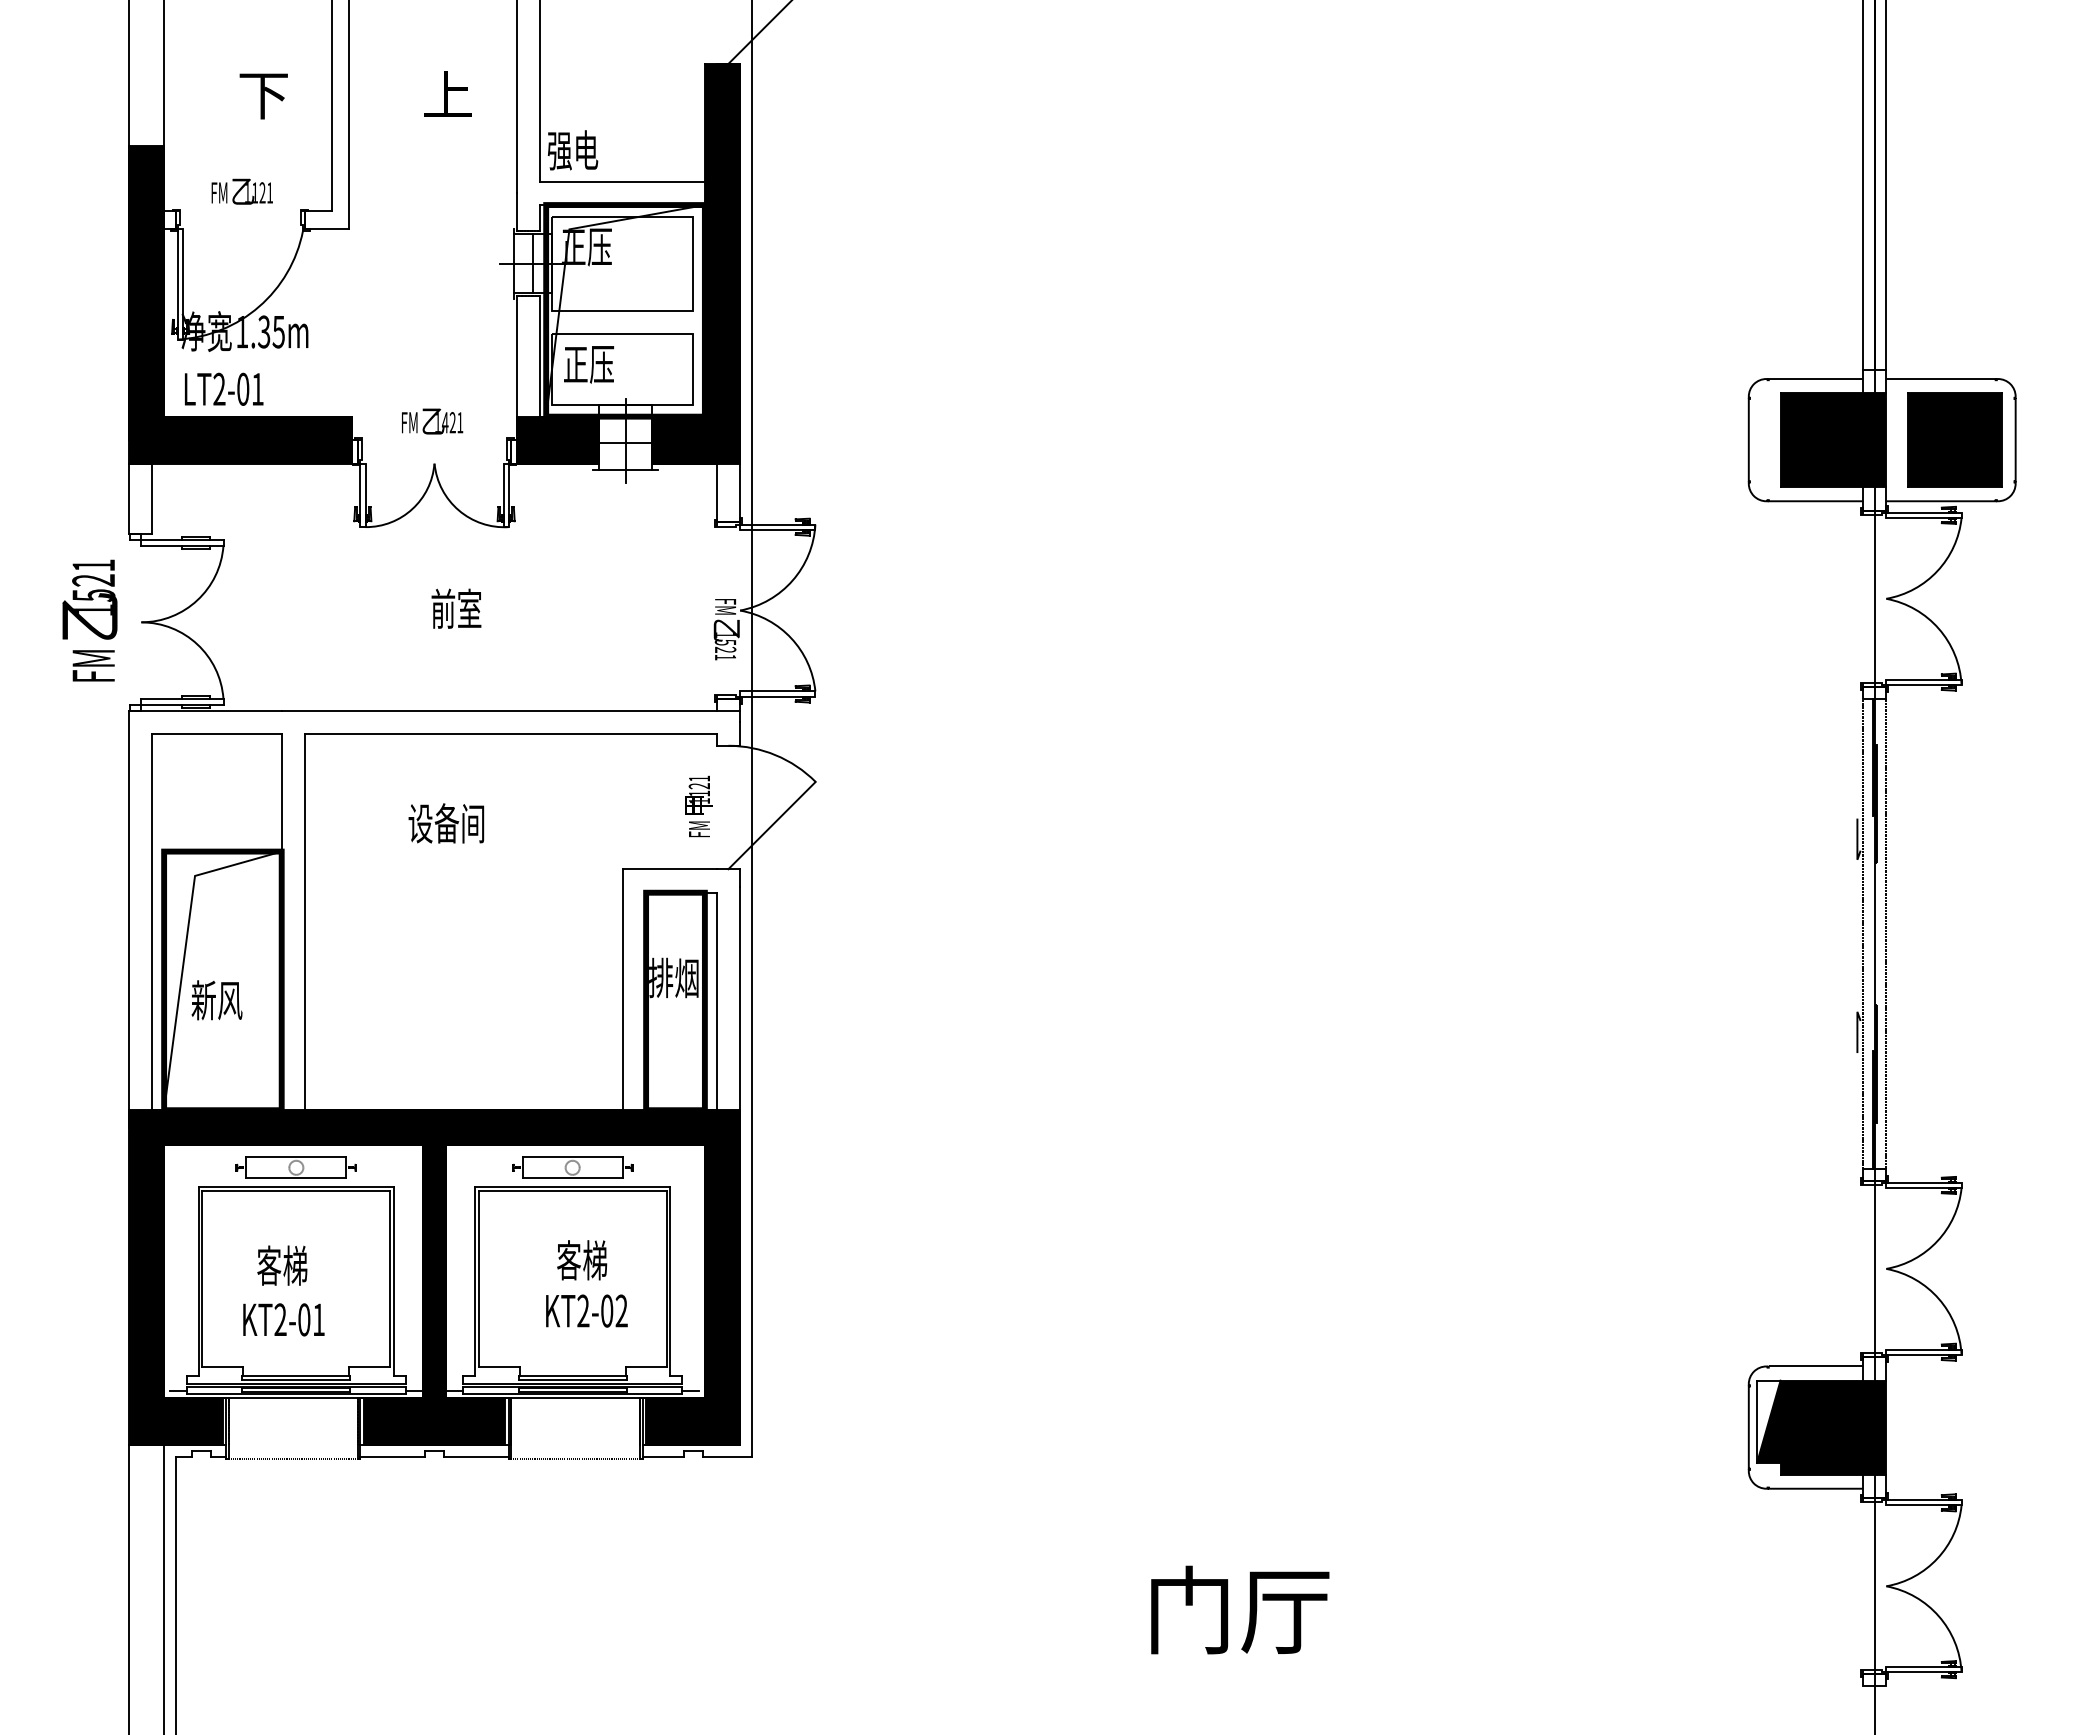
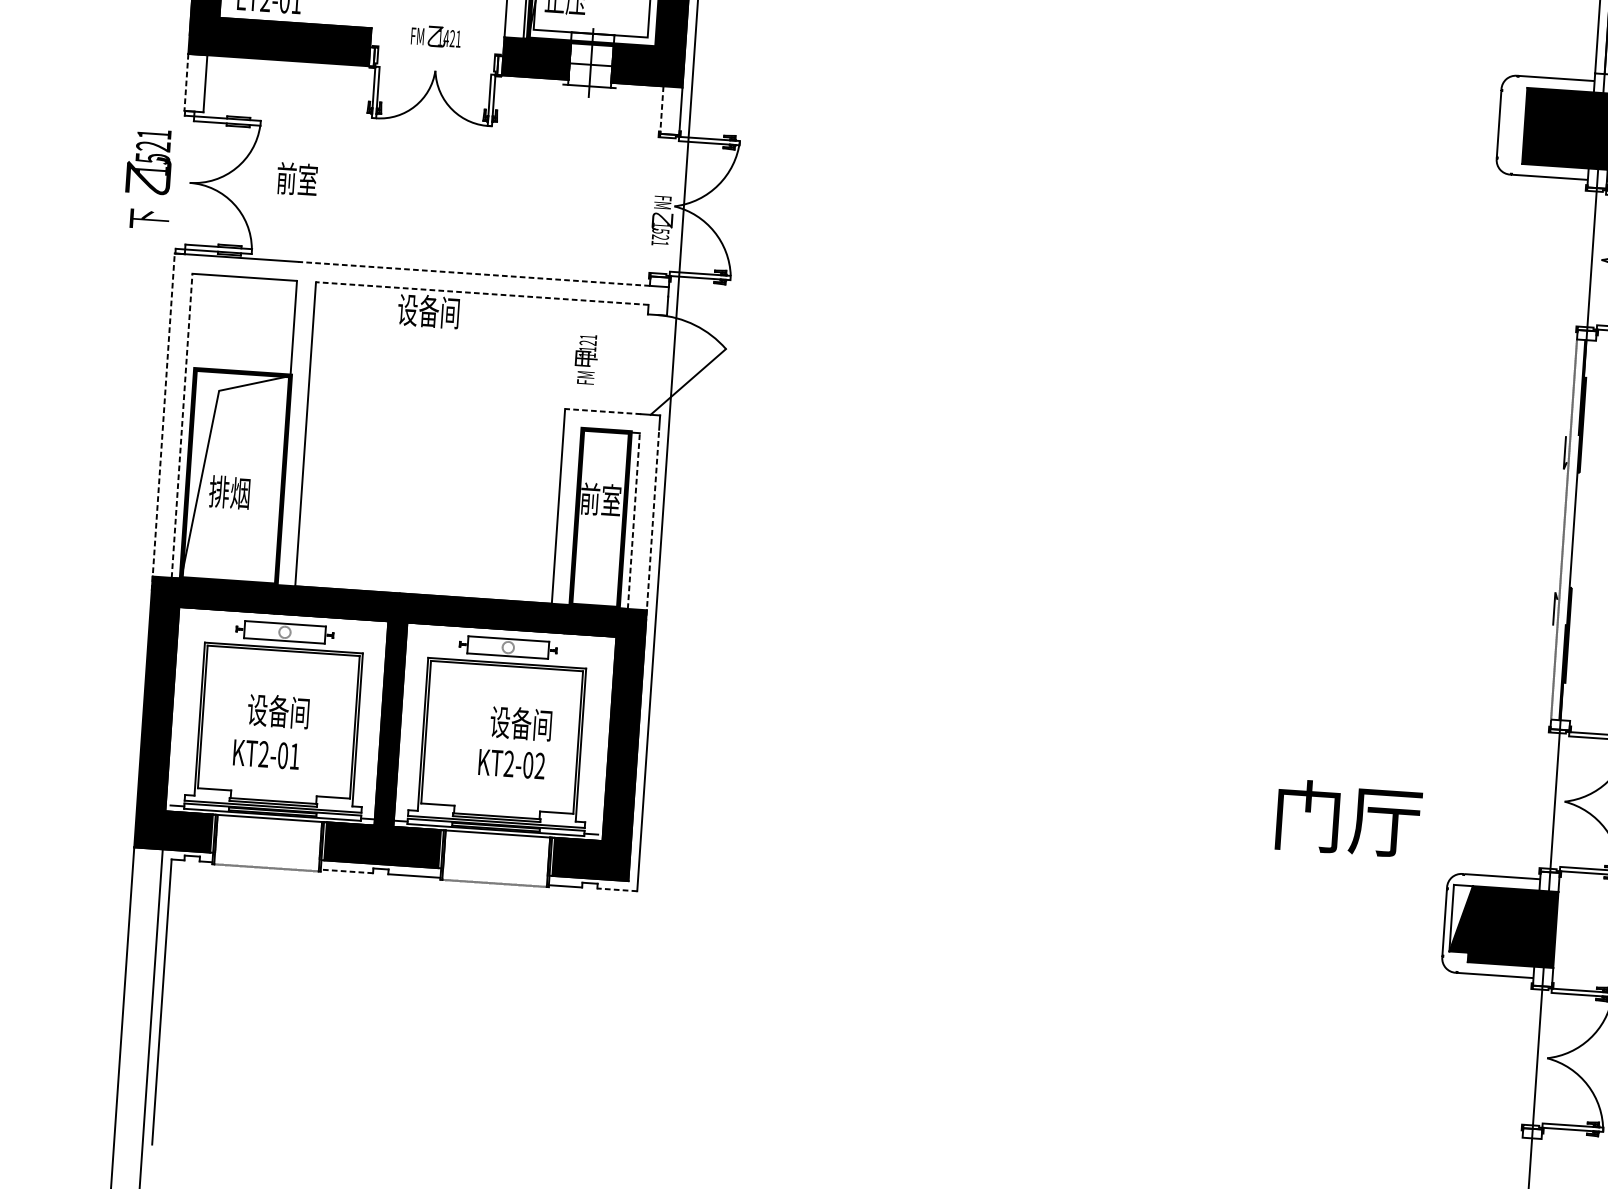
line: (716, 493) -> (661, 110), solid -> dashed
line: (128, 499) -> (186, 82), solid -> dashed
text: (456, 608) -> (297, 179), moved
text: (94, 666) -> (149, 216), FM -> 下
line: (498, 710) -> (473, 273), solid -> dashed
line: (510, 734) -> (481, 293), solid -> dashed
text: (698, 806) -> (586, 359), moved
text: (446, 823) -> (428, 311), moved
line: (669, 869) -> (603, 411), solid -> dashed
line: (128, 919) -> (162, 422), solid -> dashed
line: (152, 921) -> (182, 425), solid -> dashed
line: (1886, 933) -> (1583, 530), removed
text: (673, 977) -> (600, 499), 排烟 -> 前室
text: (216, 1000) -> (229, 492), 新风 -> 排烟
line: (716, 1001) -> (633, 521), solid -> dashed
line: (740, 1006) -> (652, 526), solid -> dashed
text: (594, 1260) -> (520, 723), 客梯 -> 设备间
text: (294, 1265) -> (278, 711), 客梯 -> 设备间
line: (392, 1457) -> (346, 871), solid -> dashed
line: (727, 1457) -> (617, 890), solid -> dashed
text: (1240, 1609) -> (1349, 818), moved

